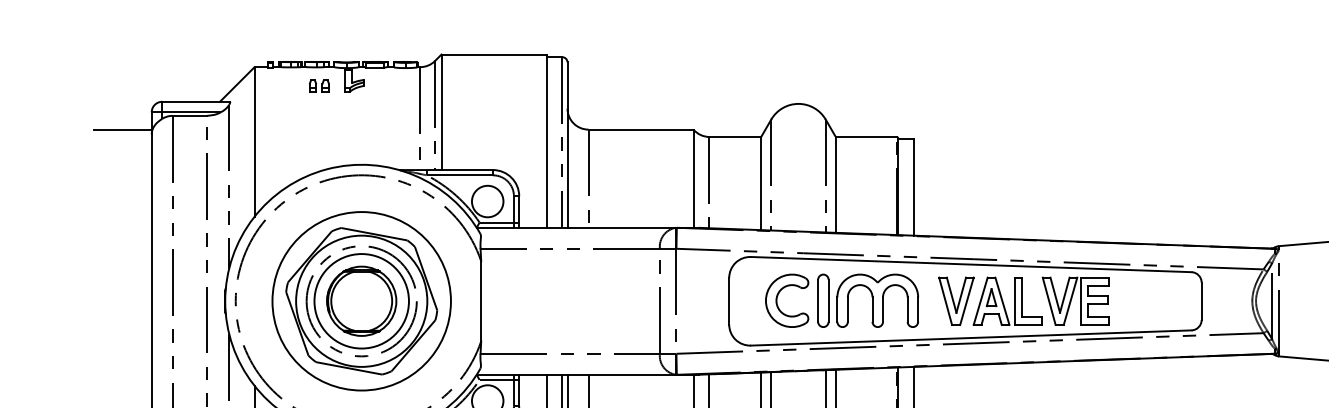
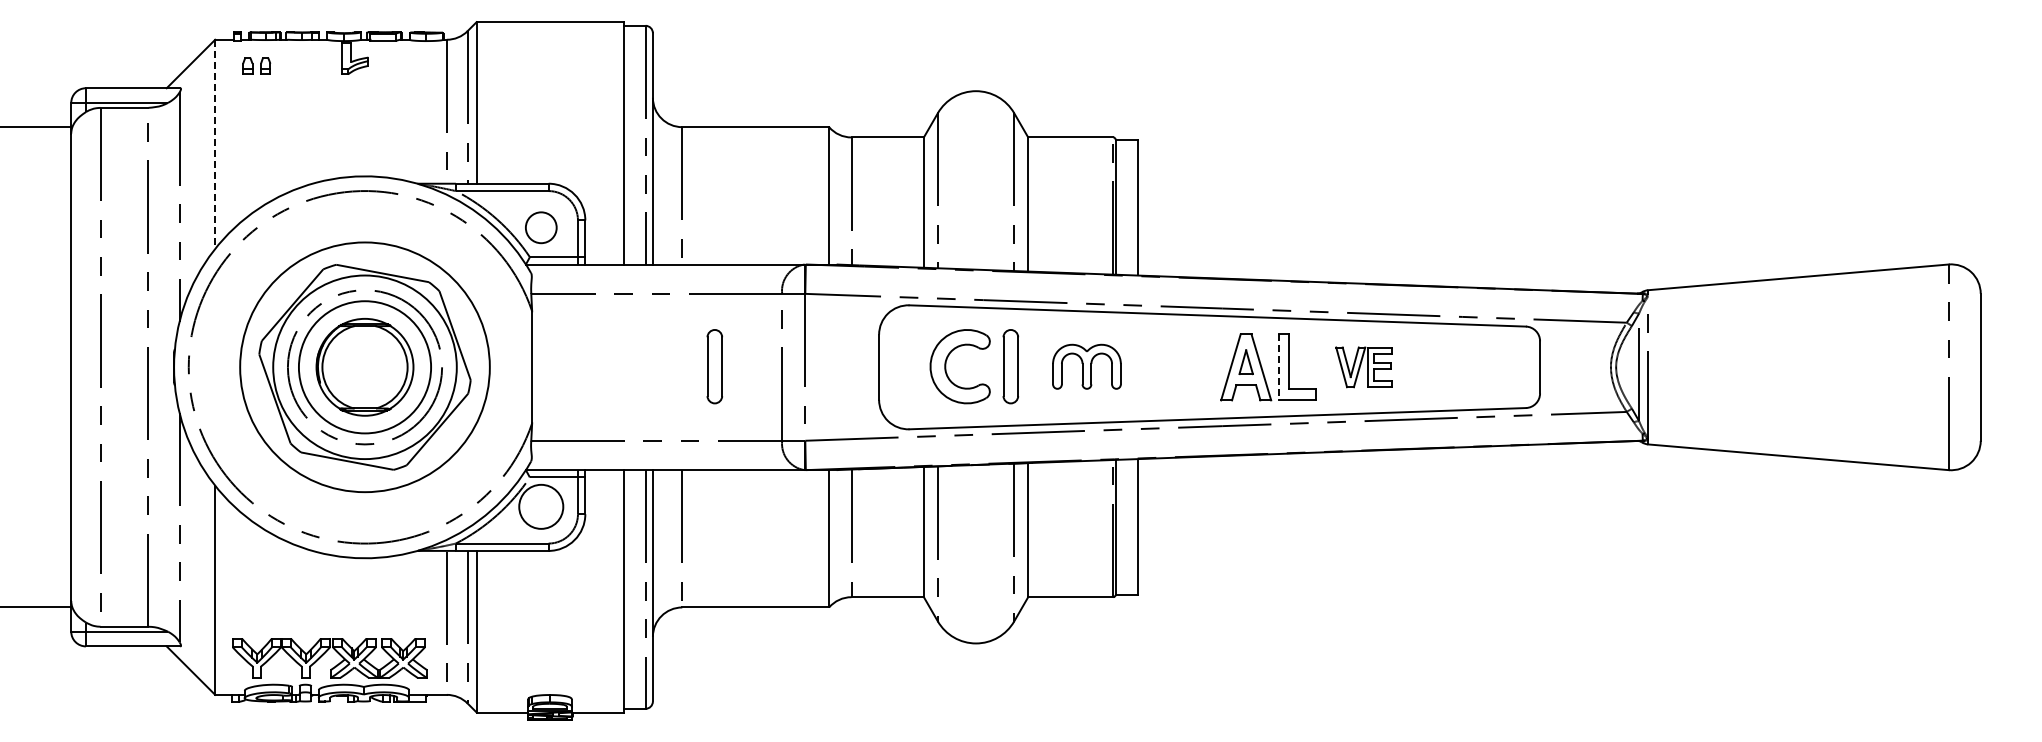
part: (319, 85) -> (256, 65), moved
line: (254, 142) -> (215, 144), solid -> dashed
circle: (487, 201) -> (541, 227), size x0.7
part: (611, 300) -> (714, 366), added
part: (877, 300) -> (1086, 366), size x0.6
part: (956, 301) -> (1197, 367), removed
line: (1014, 301) -> (1278, 367), solid -> dashed
part: (1075, 301) -> (1363, 367), size x0.6

